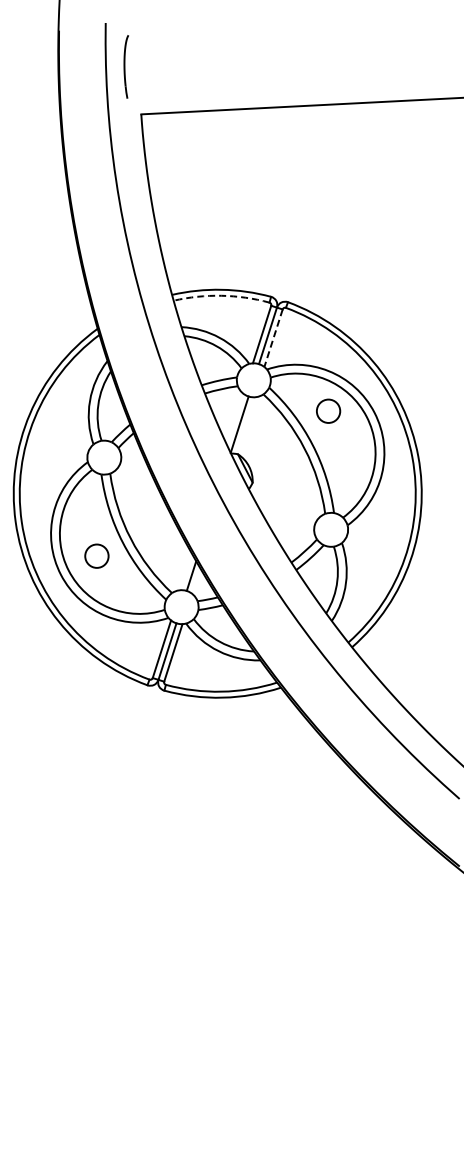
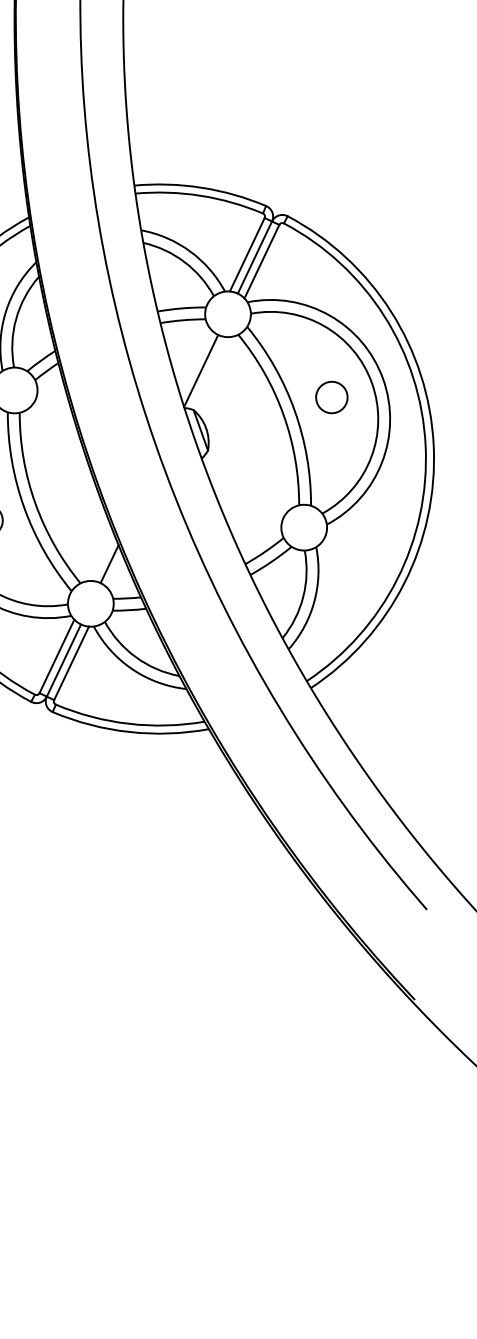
arc: (221, 295) -> (200, 195), dashed -> solid
line: (273, 338) -> (261, 262), dashed -> solid
circle: (328, 410) -> (331, 396), moved

